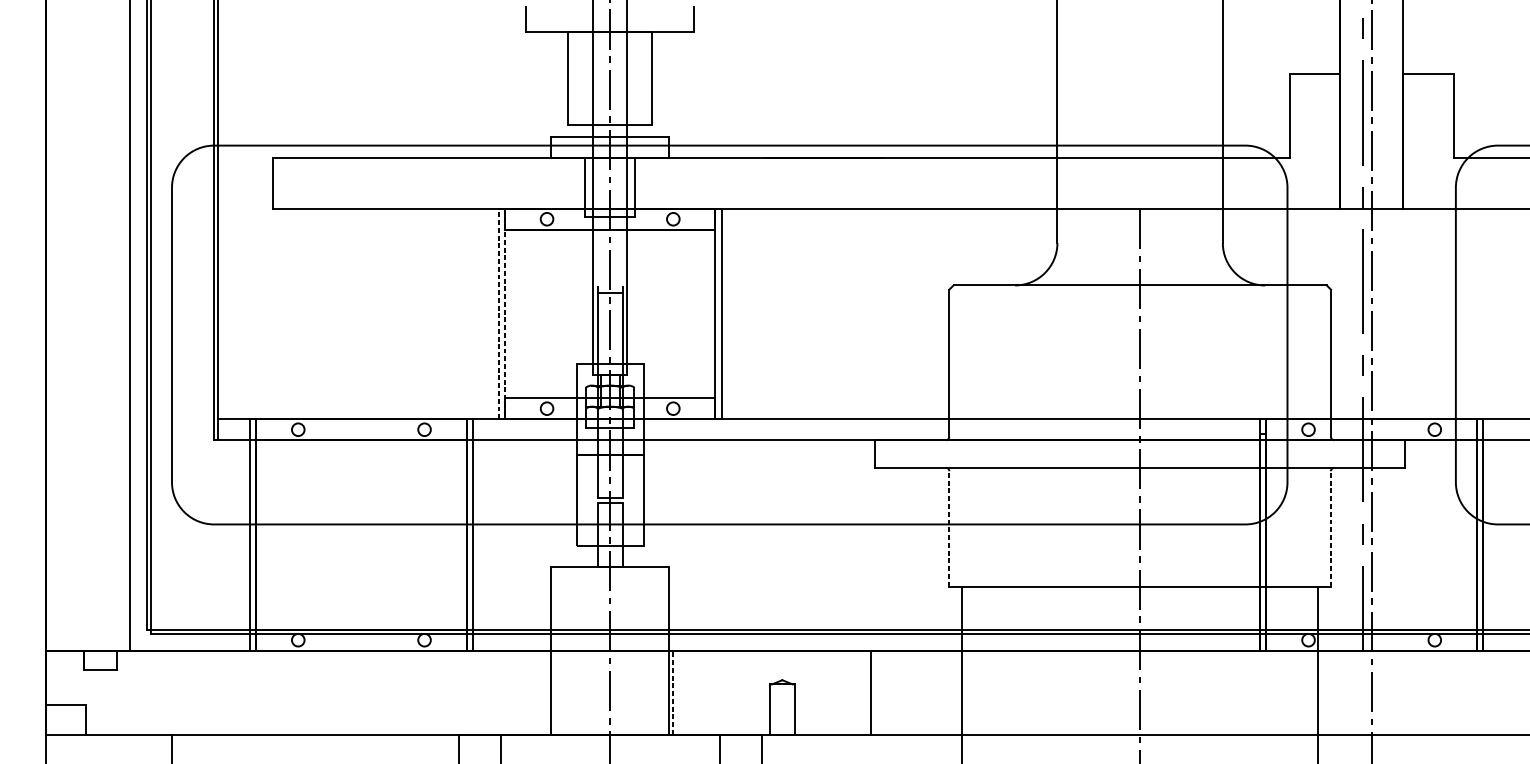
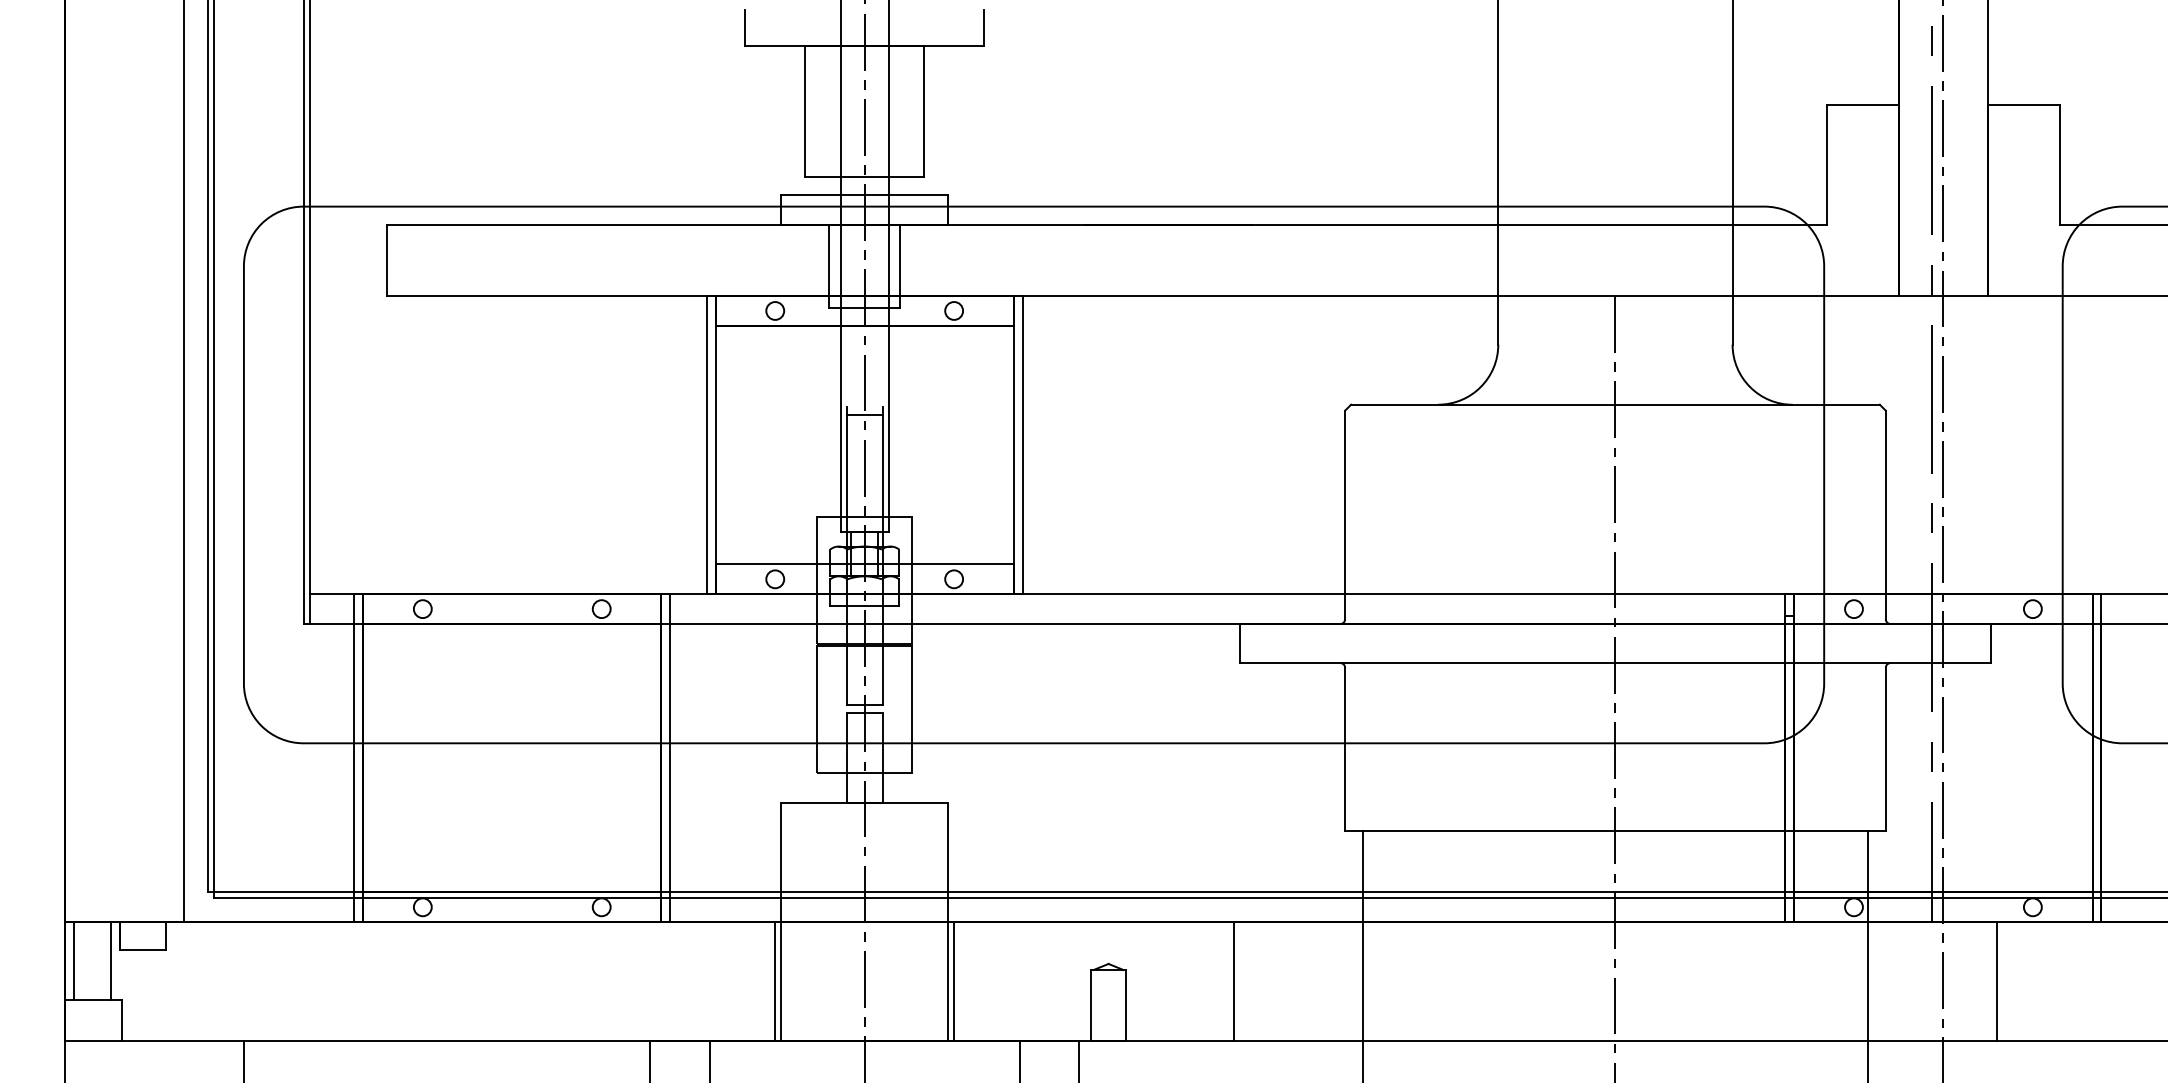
line: (498, 313) -> (706, 444), dashed -> solid
line: (504, 314) -> (715, 445), dashed -> solid
line: (949, 528) -> (1345, 749), dashed -> solid
line: (1330, 528) -> (1885, 749), dashed -> solid
line: (51, 677) -> (73, 960), added
line: (77, 677) -> (110, 960), added
line: (547, 692) -> (775, 981), added
line: (673, 692) -> (954, 981), dashed -> solid
line: (1409, 692) -> (1997, 981), added

